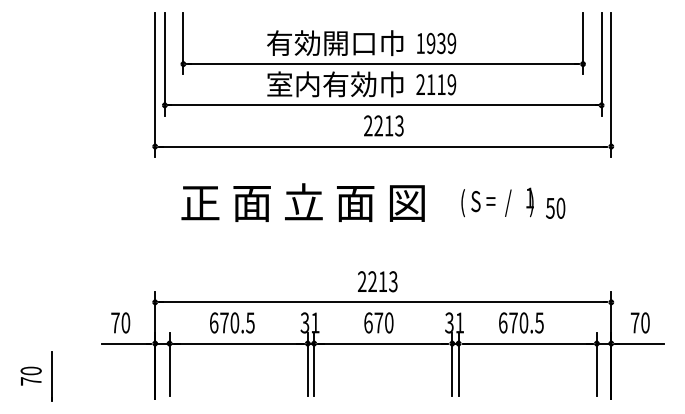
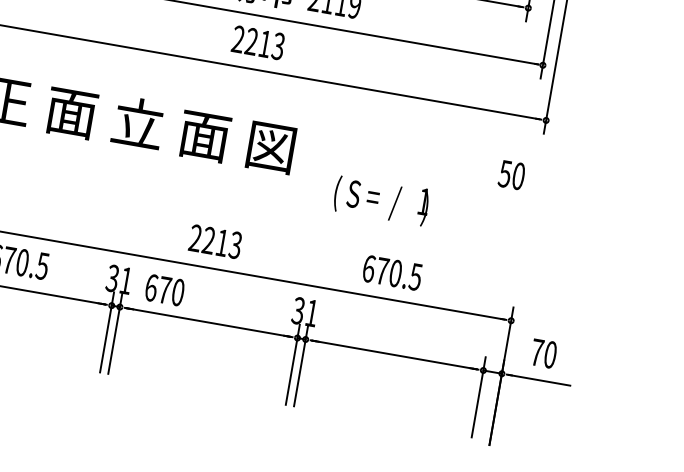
text: (497, 202) -> (381, 200), moved
text: (555, 207) -> (511, 173), moved
text: (378, 322) -> (164, 289), moved
text: (521, 322) -> (392, 272), moved

